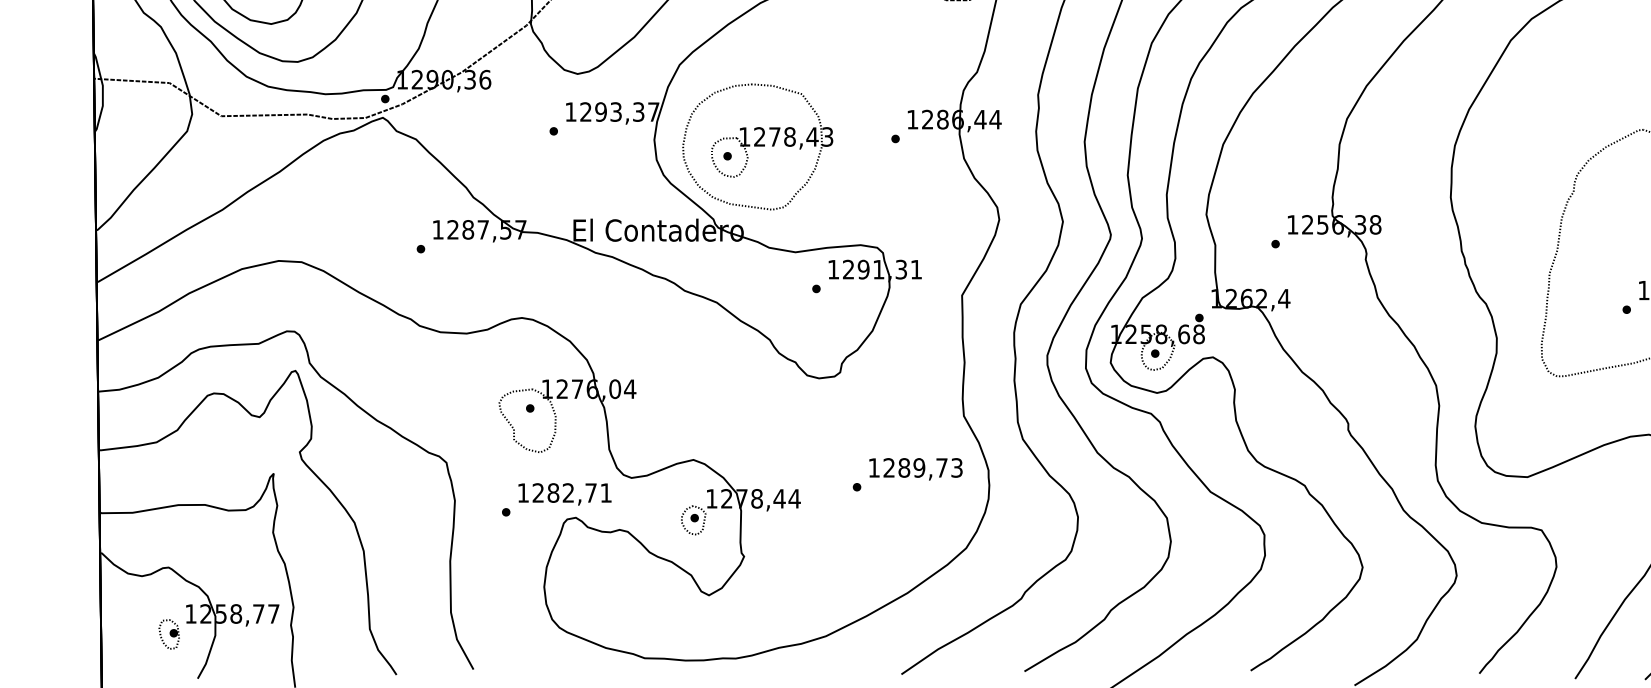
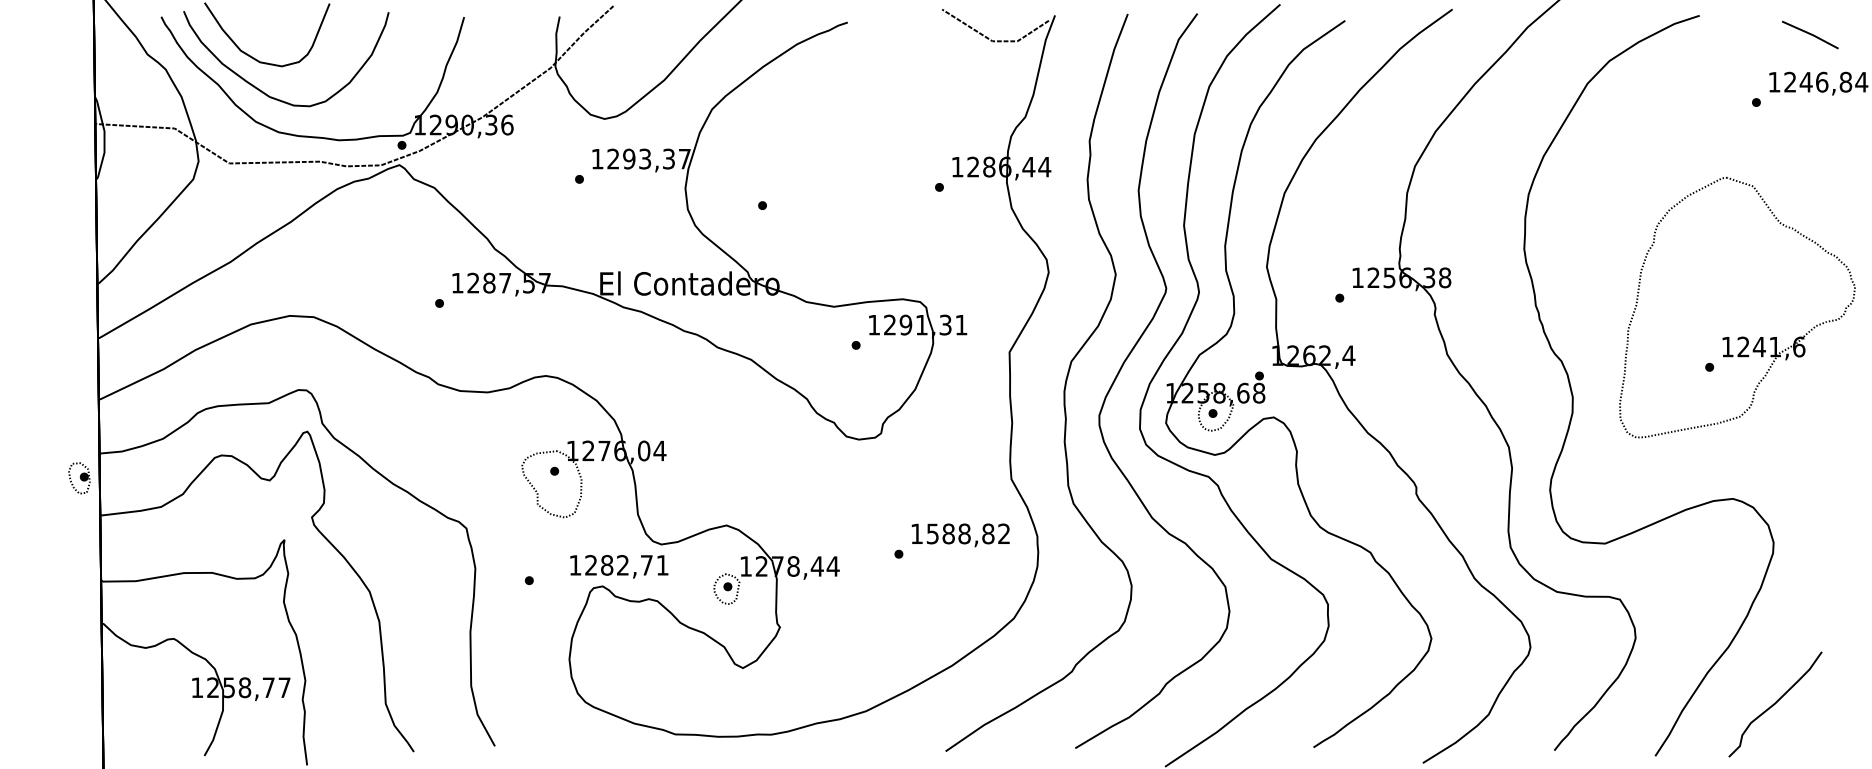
part: (756, 146) -> (793, 195), removed
text: (923, 467) -> (968, 533), 1289,73 -> 1588,82
text: (565, 494) -> (619, 566), moved
part: (169, 634) -> (79, 478), moved

